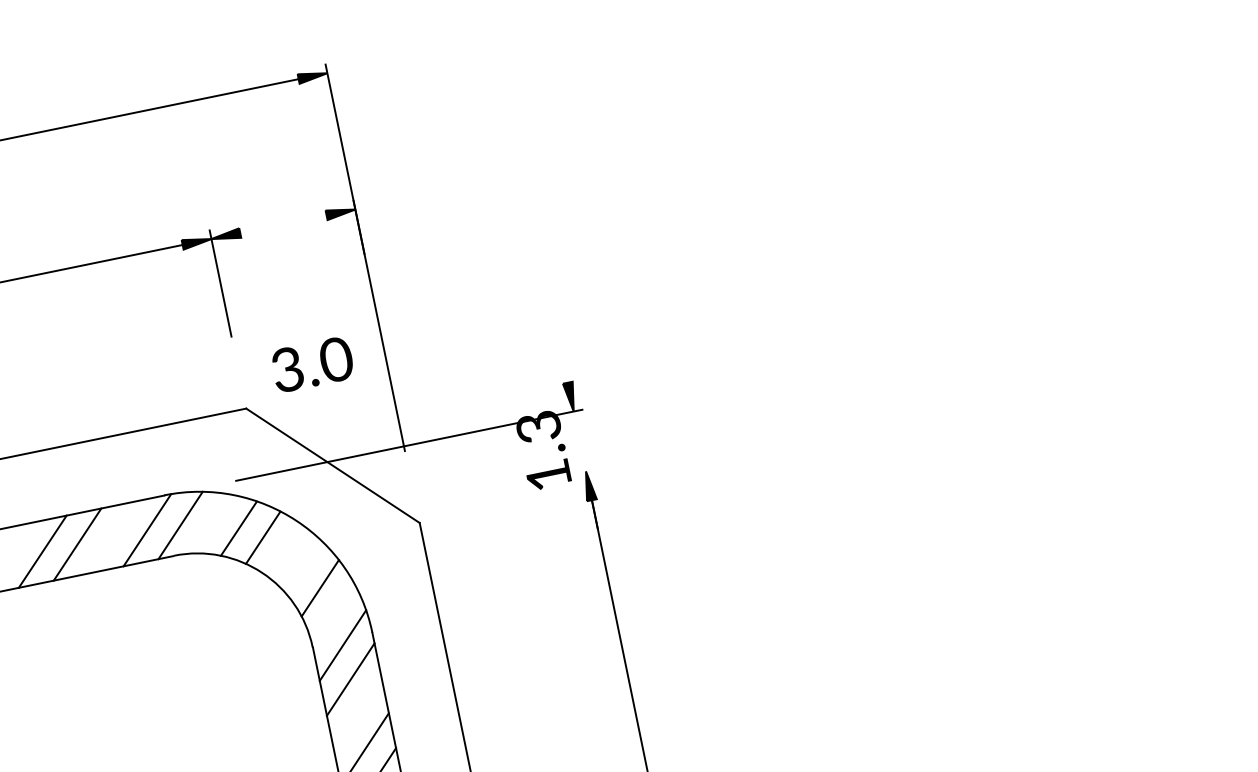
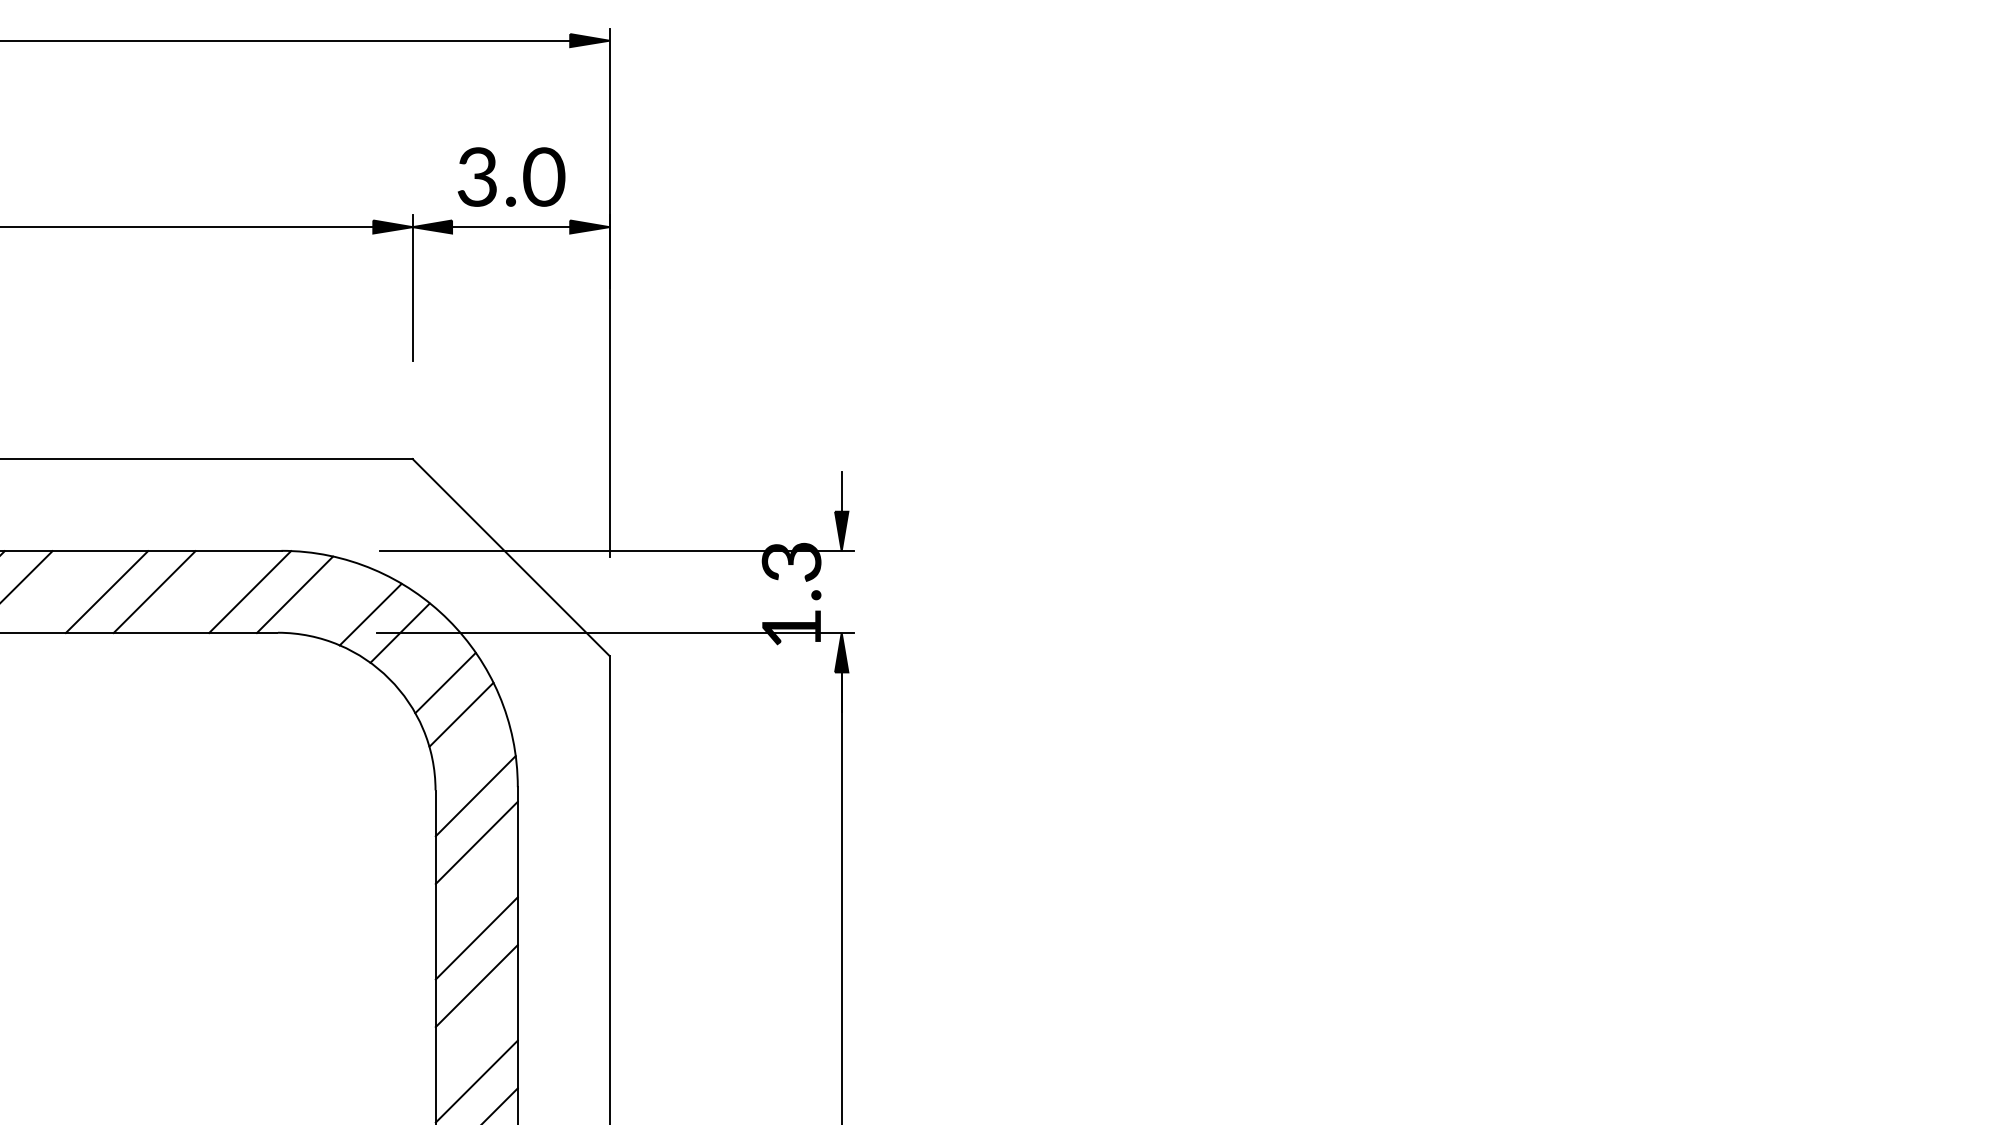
line: (283, 224) -> (511, 227), added
text: (312, 364) -> (511, 176), moved
line: (564, 367) -> (841, 491), added
line: (419, 505) -> (614, 633), added
line: (303, 567) -> (445, 682), added

